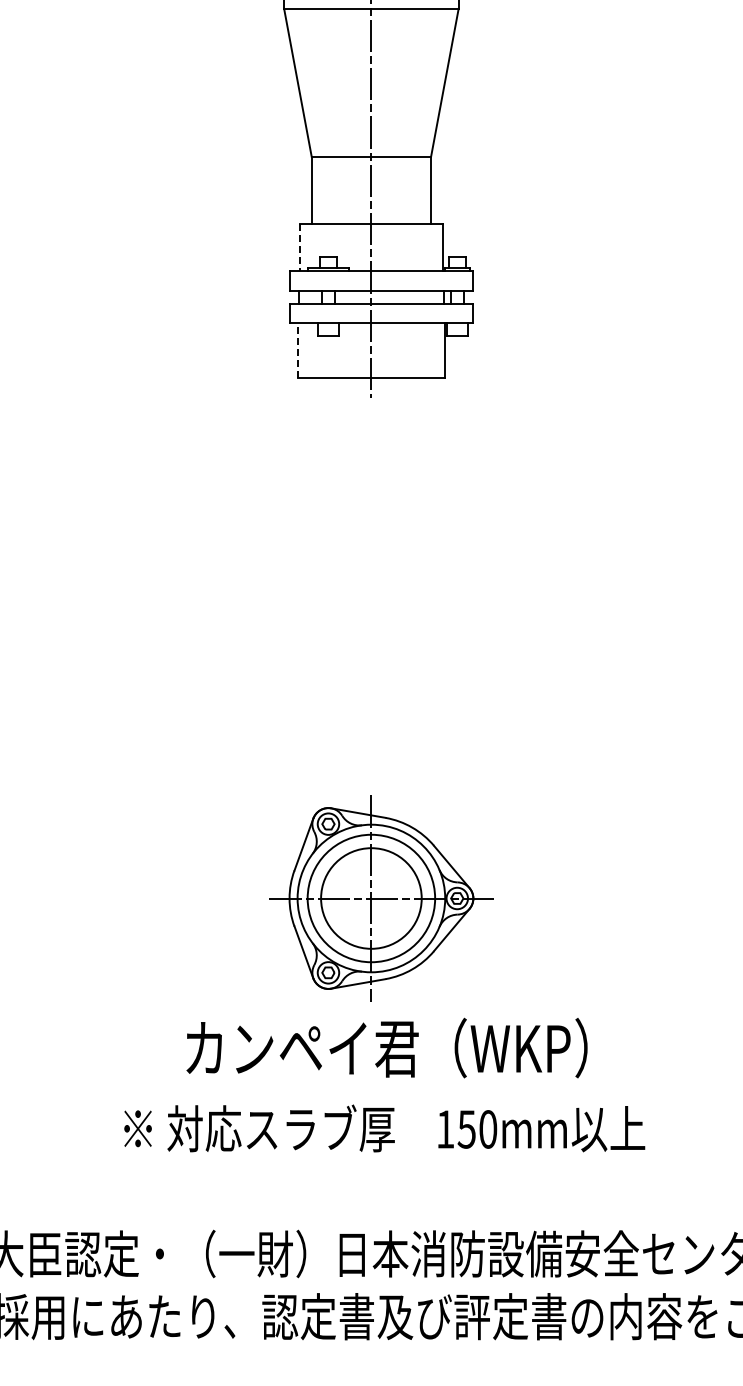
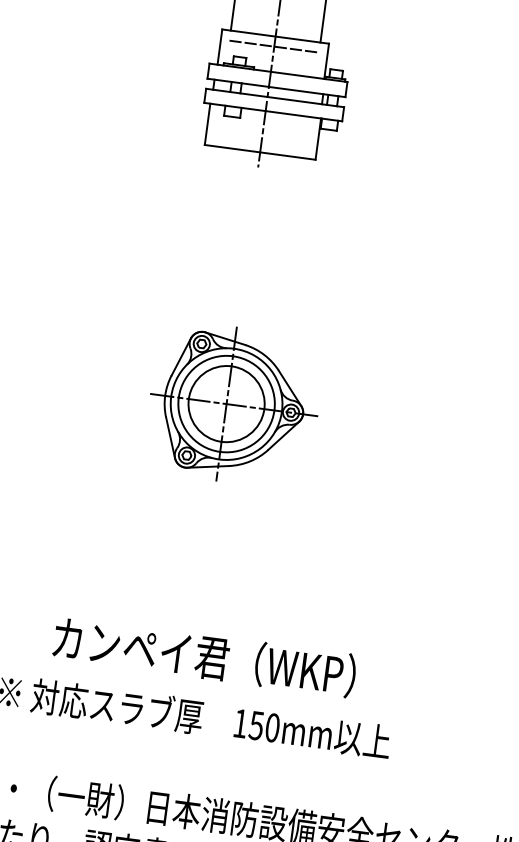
line: (371, 237) -> (274, 46), added
line: (300, 247) -> (220, 47), dashed -> solid
line: (297, 350) -> (207, 124), dashed -> solid
part: (381, 898) -> (234, 405), moved

